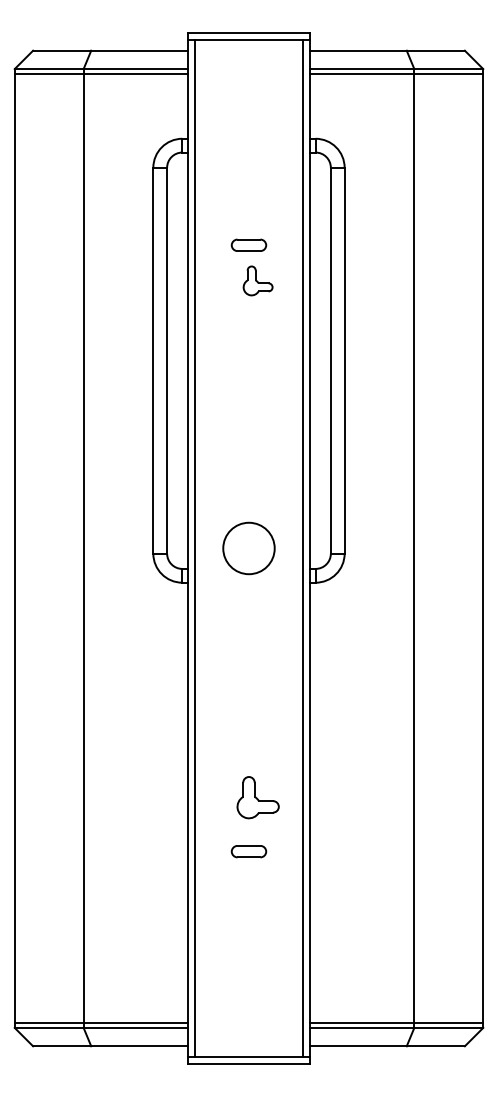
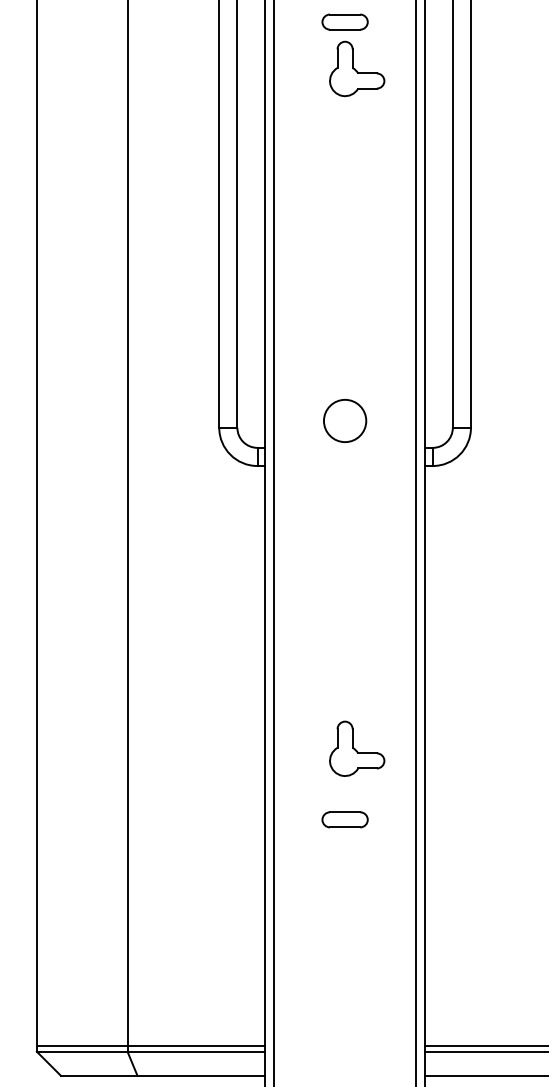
part: (257, 280) -> (356, 68), size x1.43
circle: (248, 548) -> (344, 420), size x0.62

